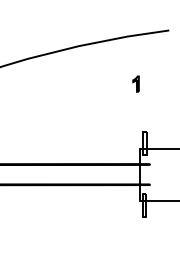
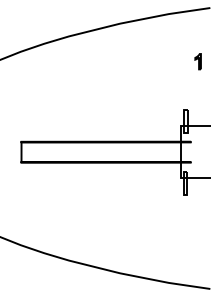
part: (135, 83) -> (197, 61), moved

